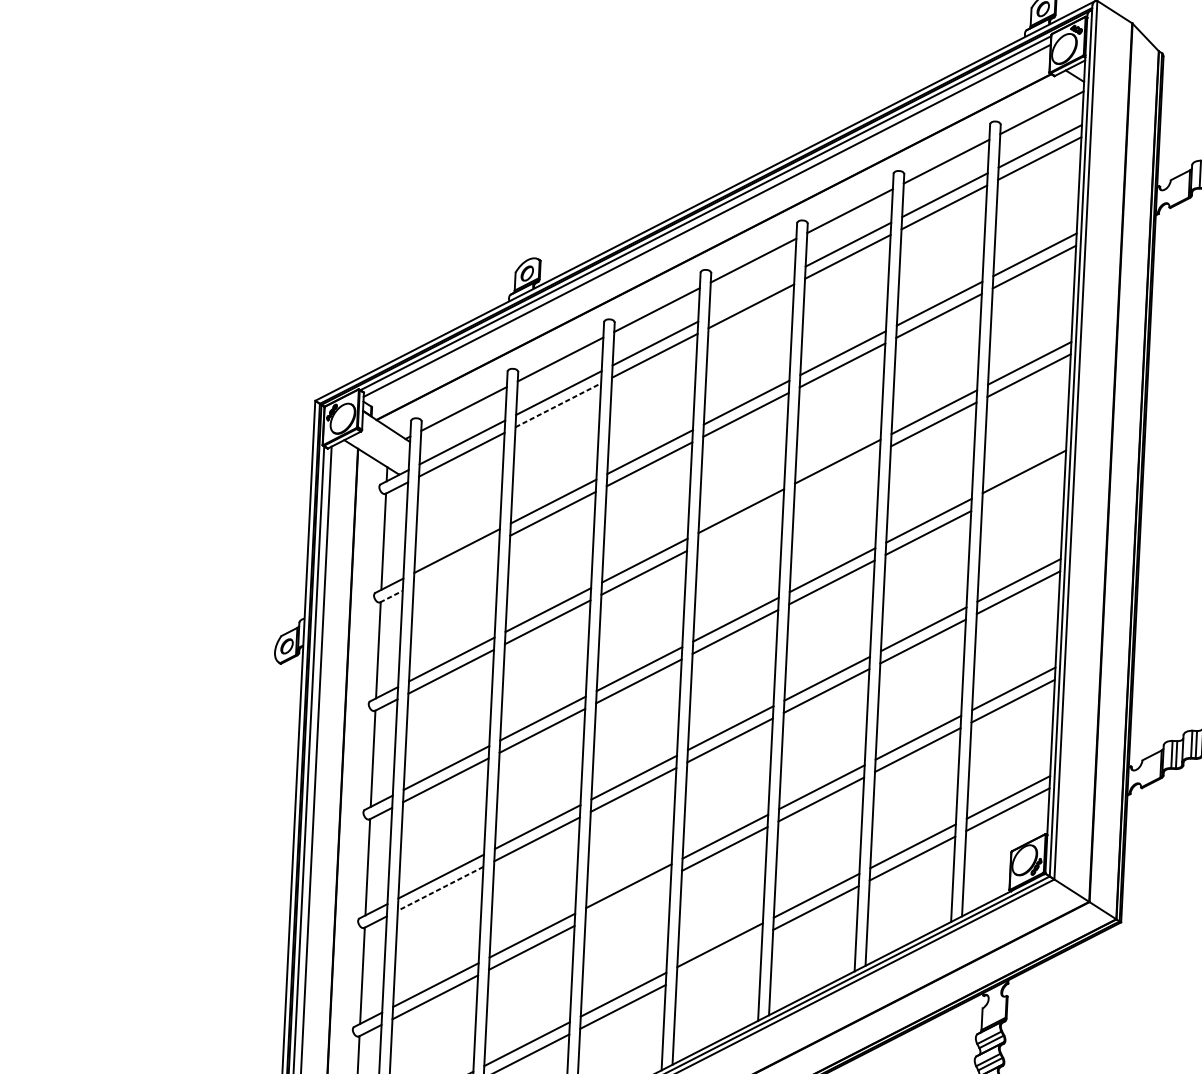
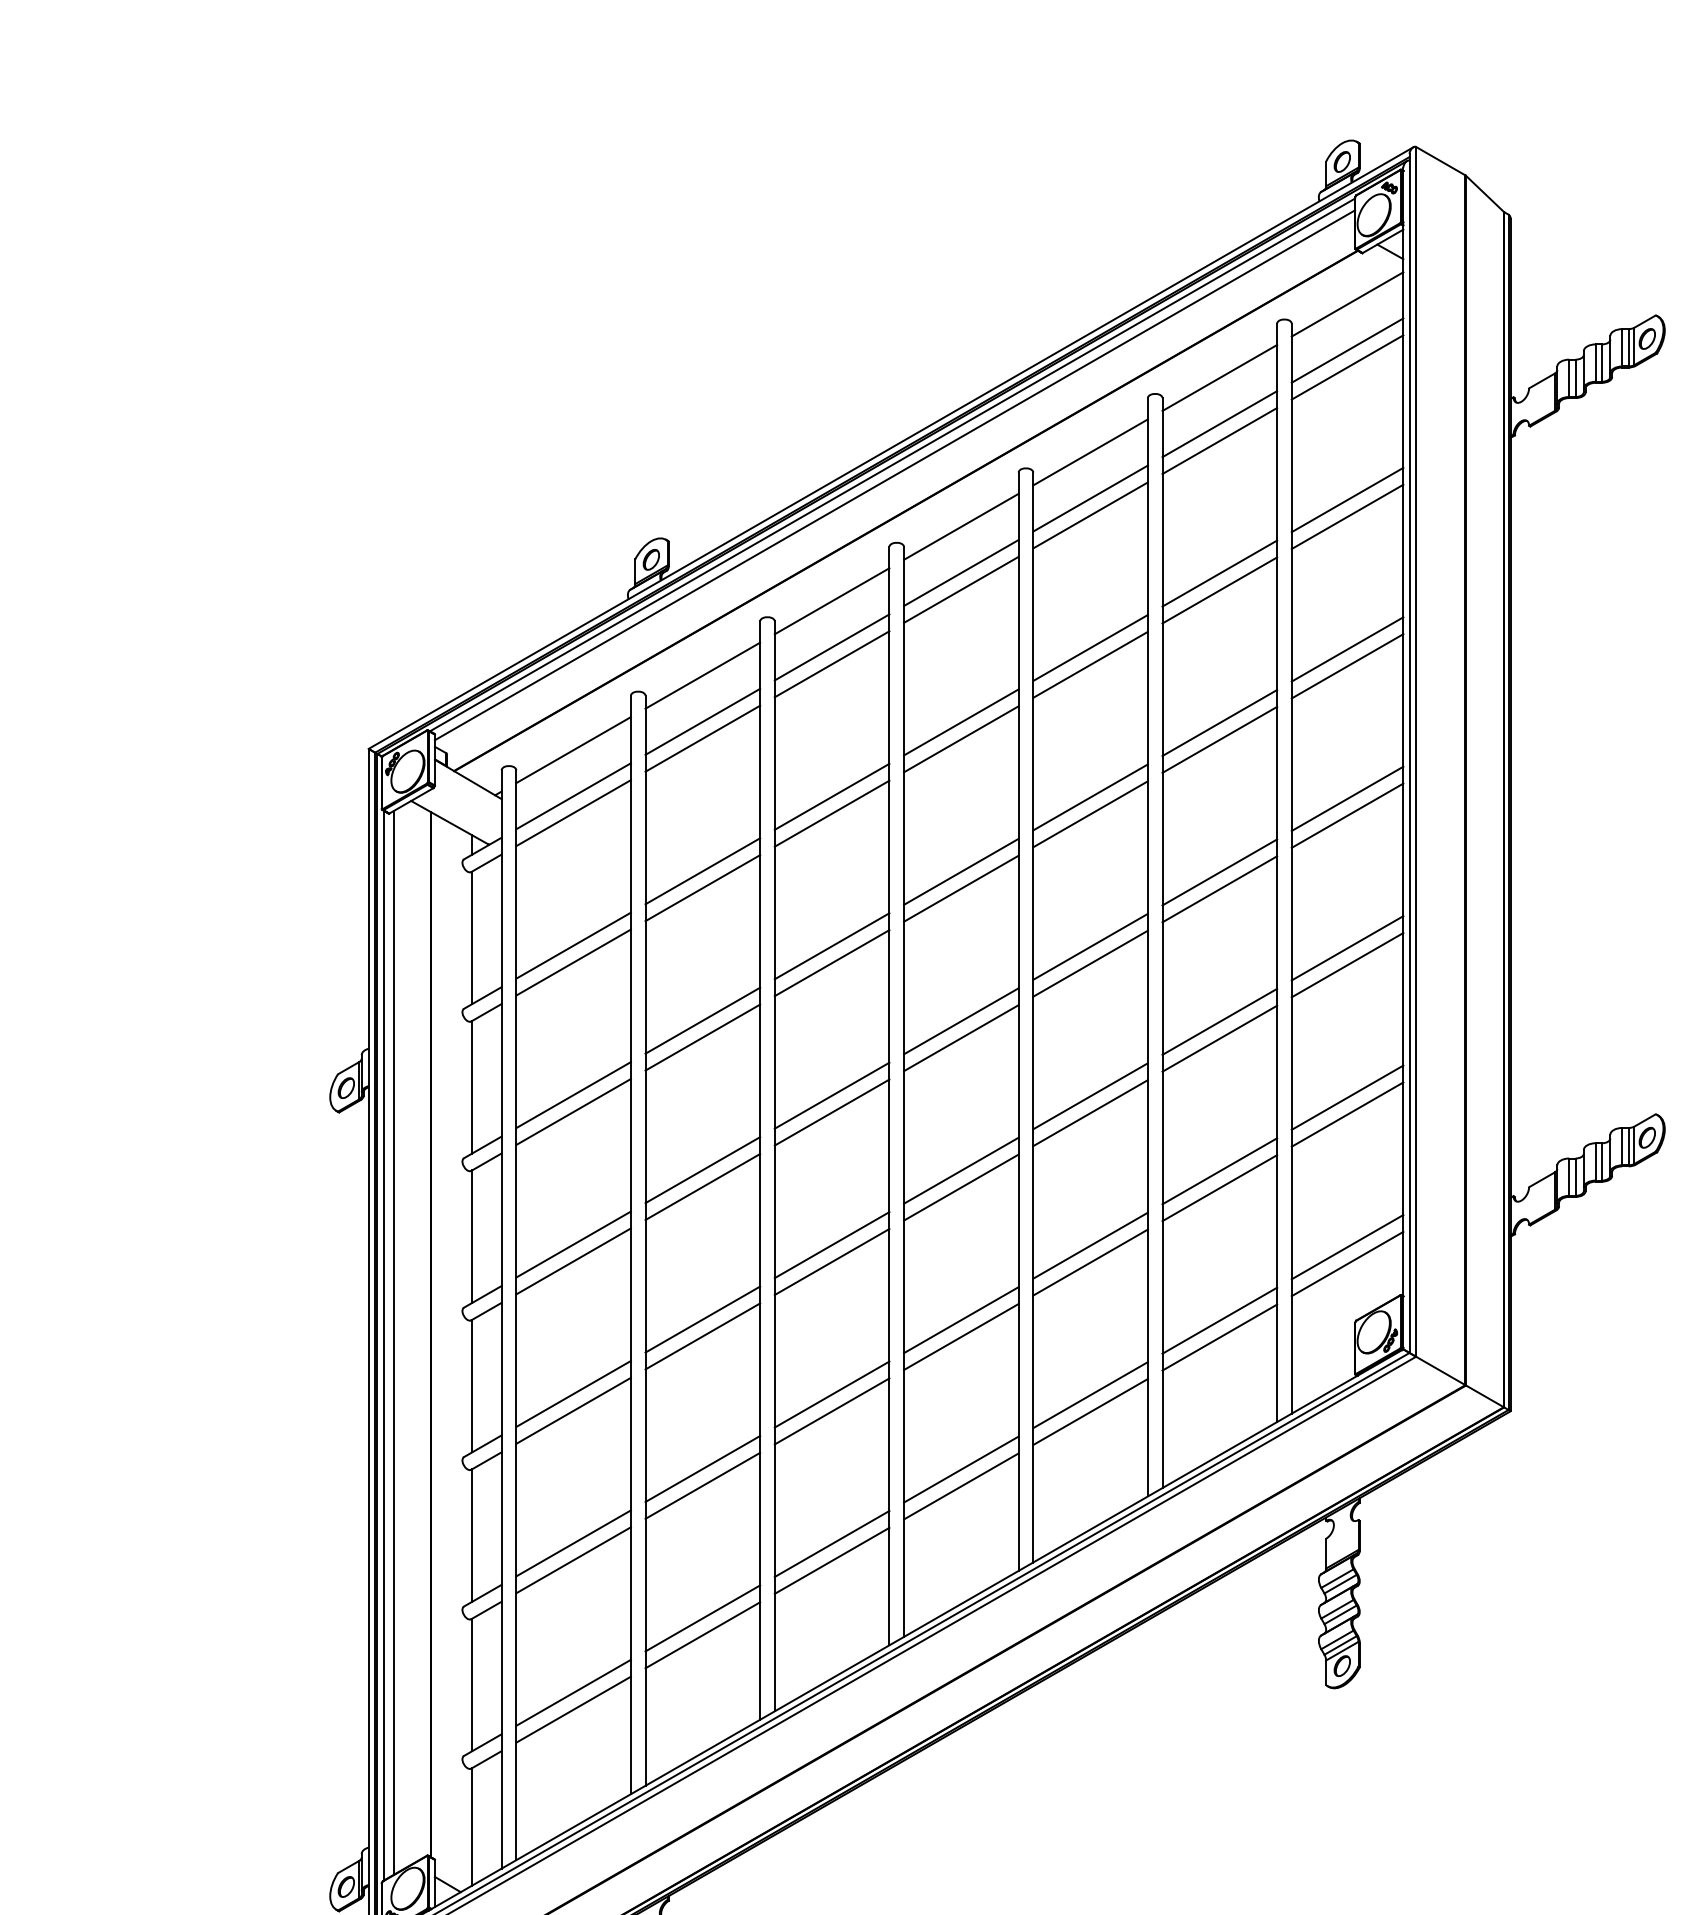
line: (752, 294) -> (961, 573), added
line: (558, 405) -> (703, 738), dashed -> solid
line: (837, 474) -> (1090, 814), added
line: (1023, 483) -> (1347, 815), added
line: (740, 523) -> (961, 888), added
line: (456, 563) -> (573, 962), added
line: (391, 596) -> (486, 1012), dashed -> solid
line: (440, 889) -> (573, 1411), dashed -> solid
line: (627, 898) -> (831, 1411), added
line: (719, 957) -> (961, 1486), added

